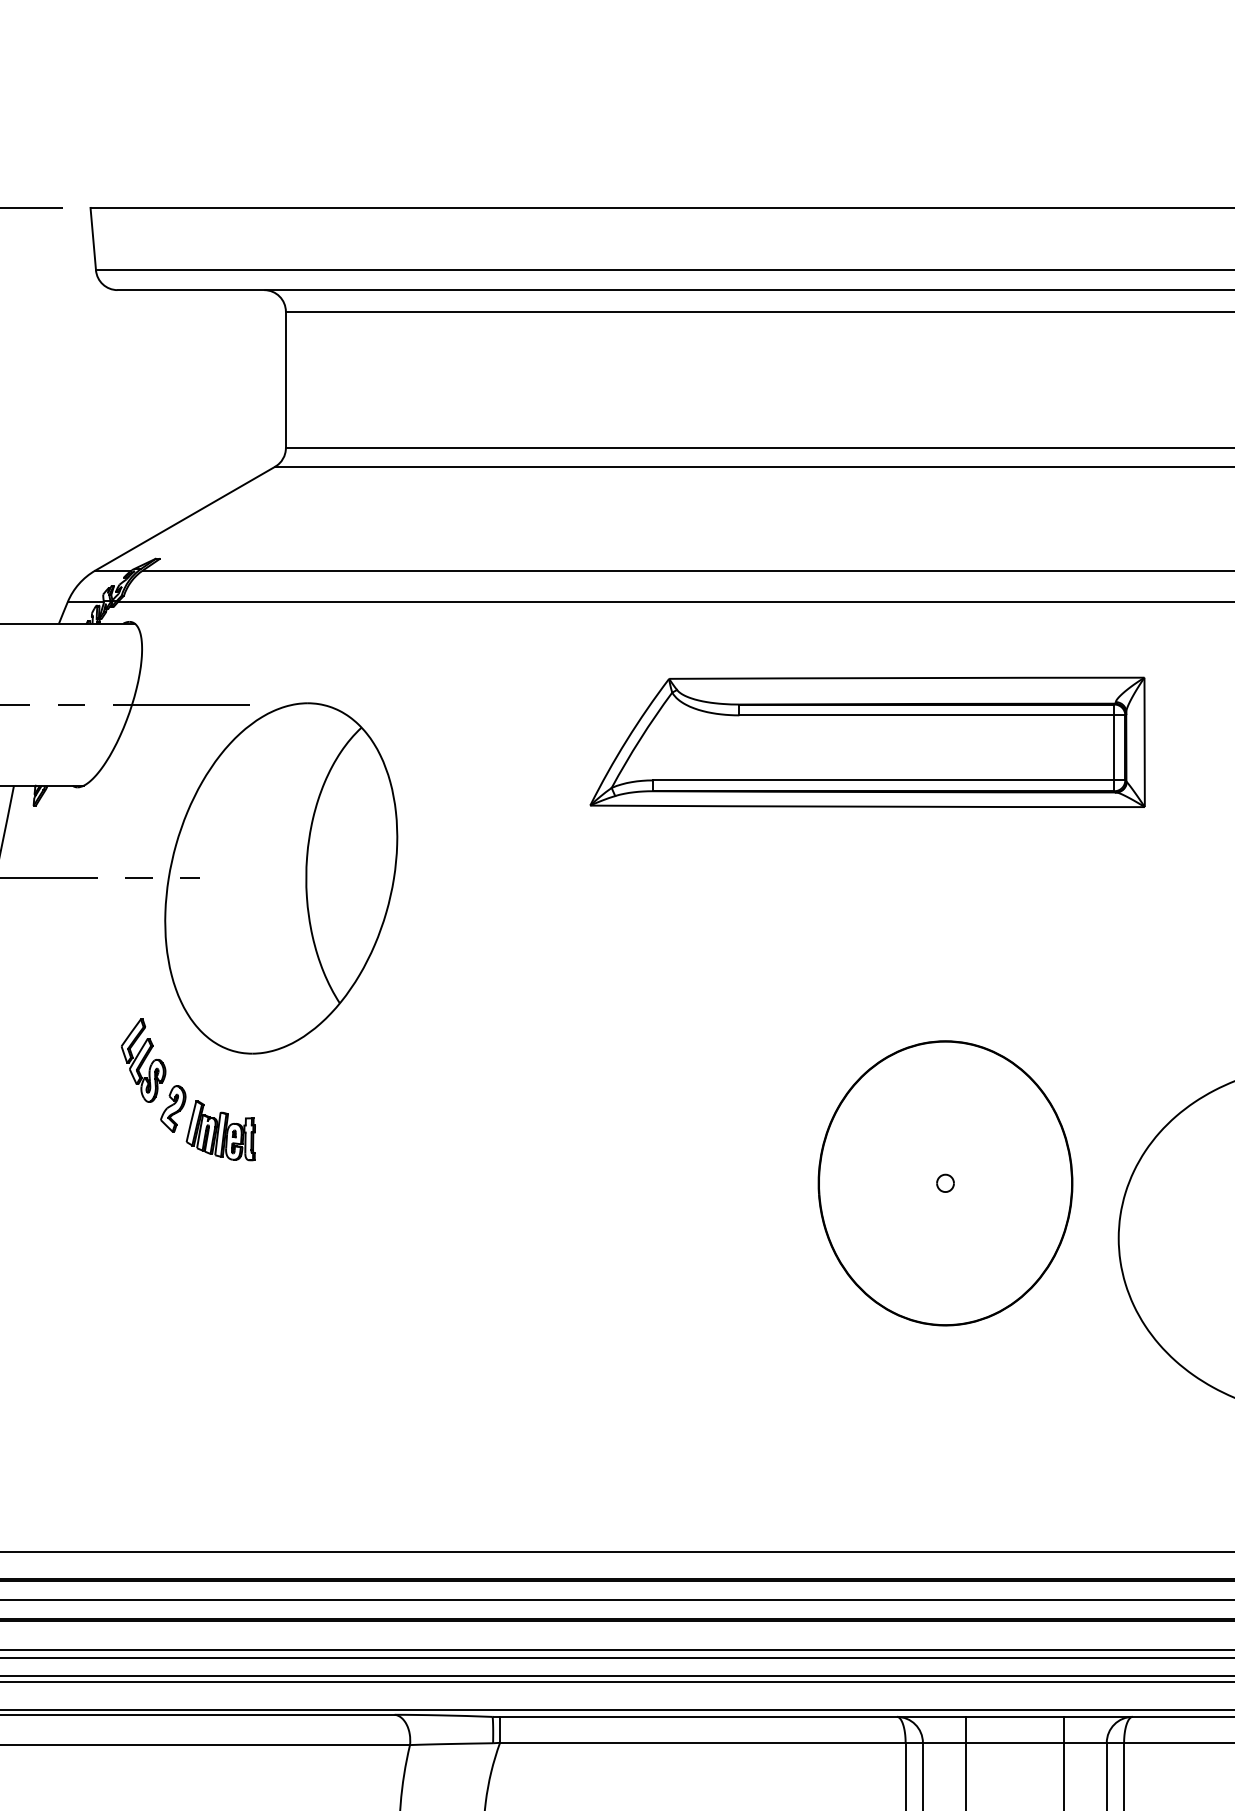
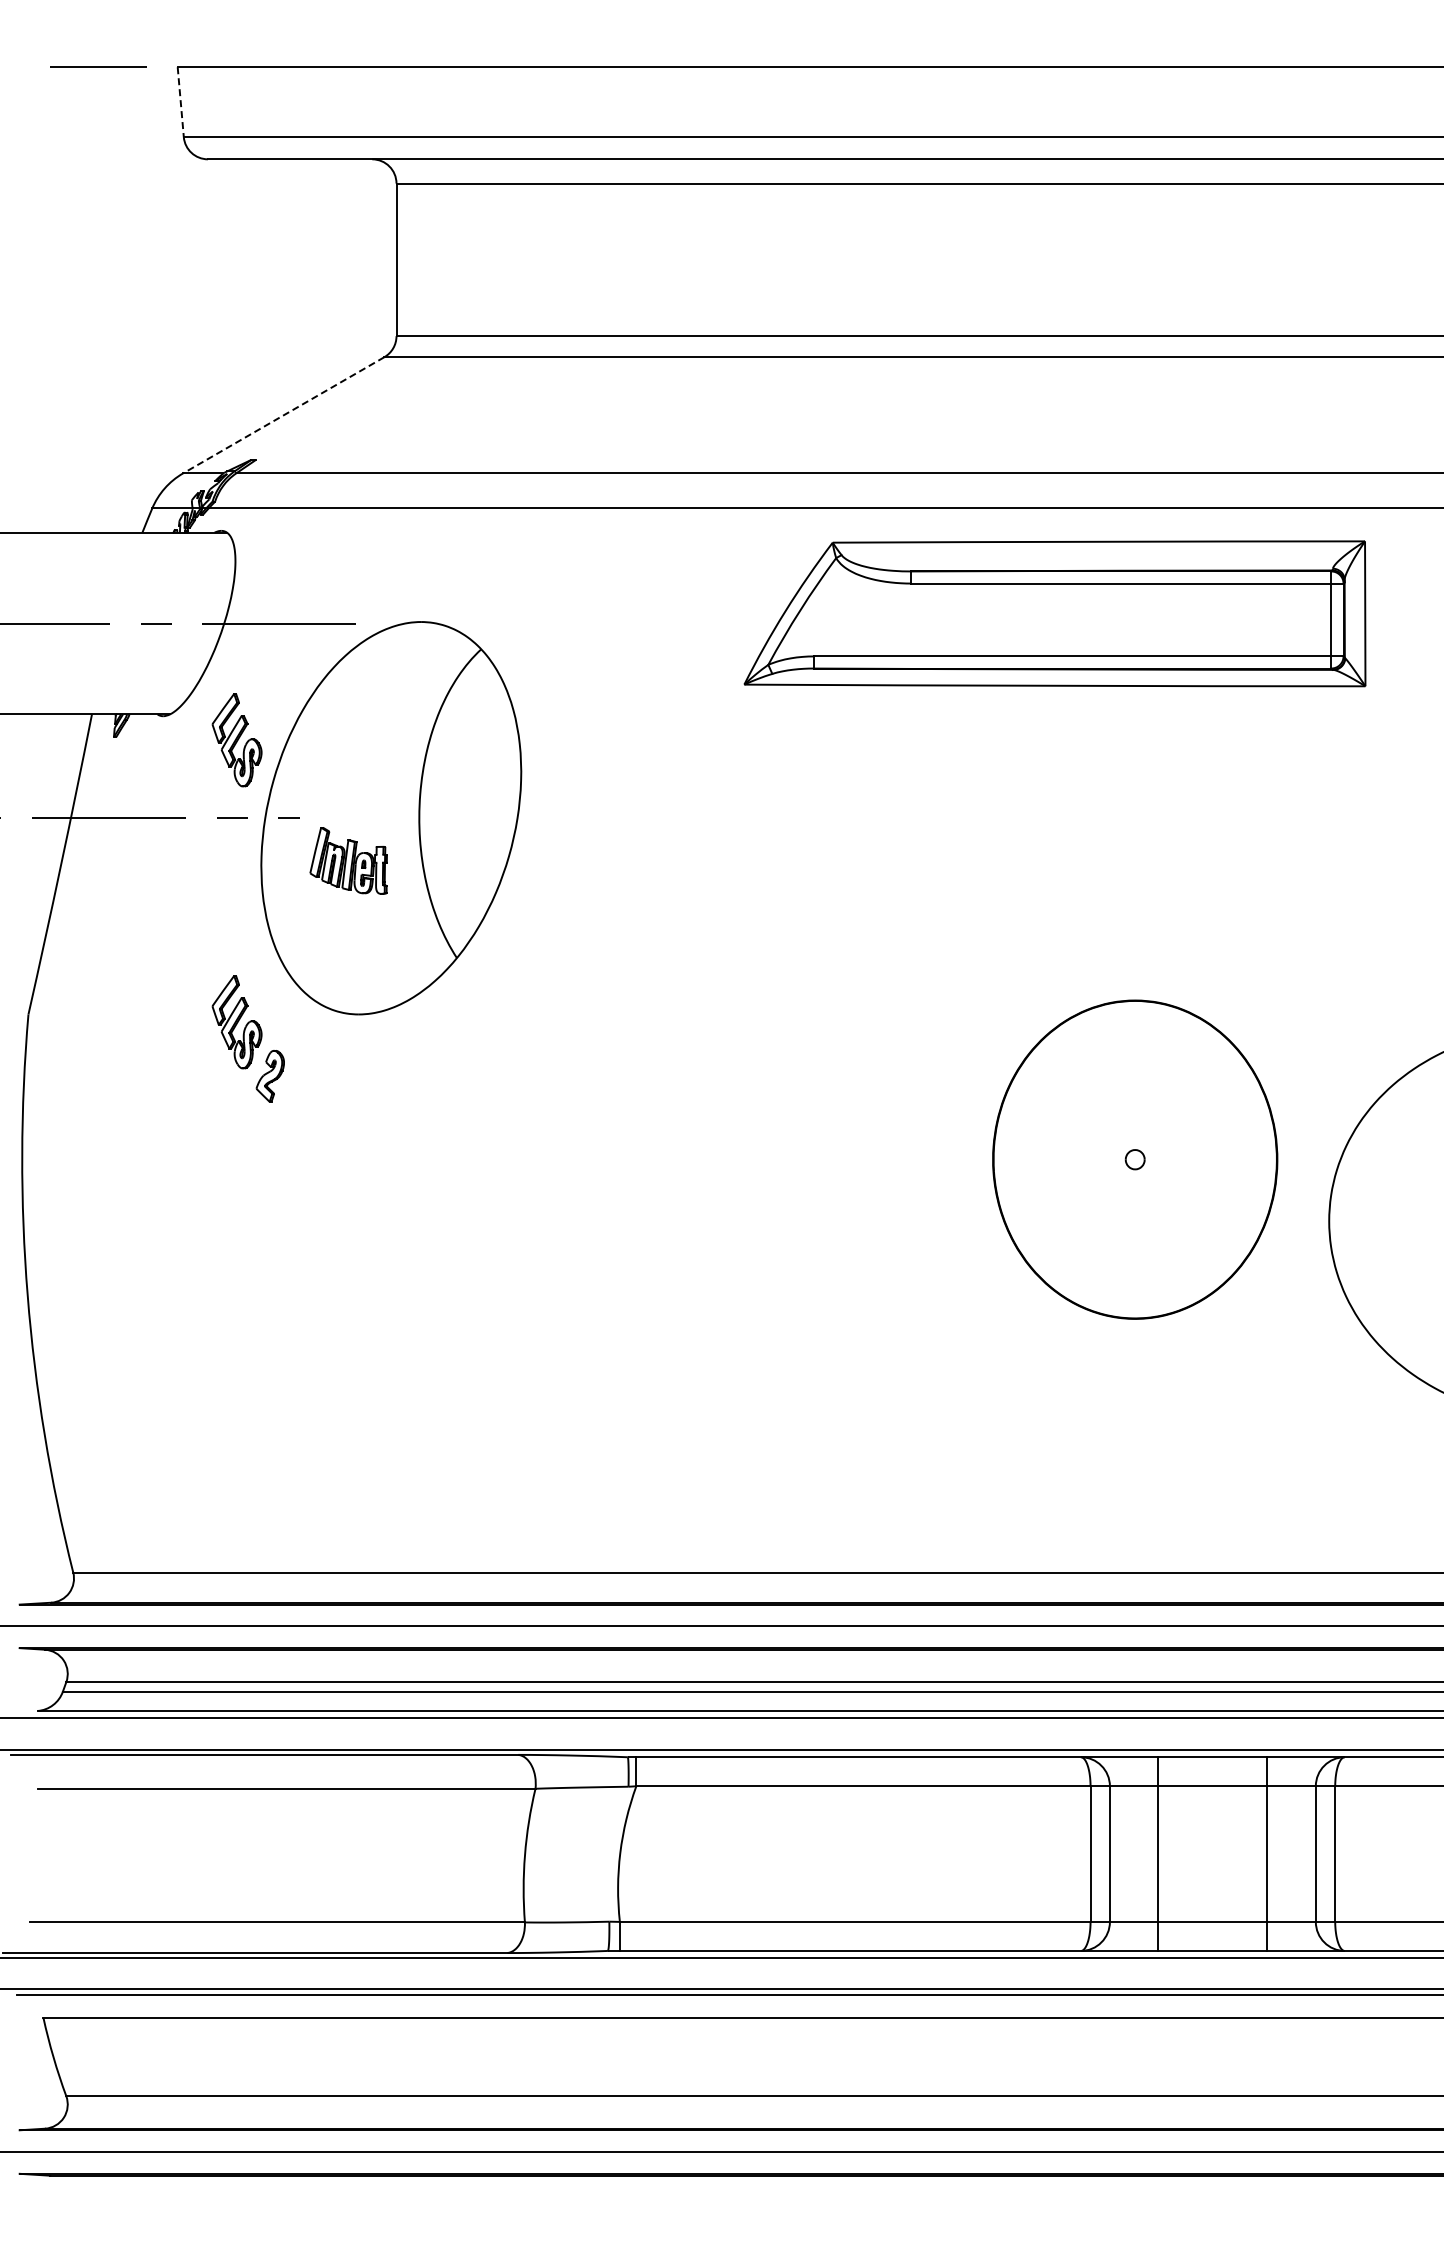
line: (93, 239) -> (180, 102), solid -> dashed
line: (185, 518) -> (283, 415), solid -> dashed
part: (867, 742) -> (1054, 613), moved
part: (143, 809) -> (236, 740), added
part: (220, 1130) -> (348, 860), moved

